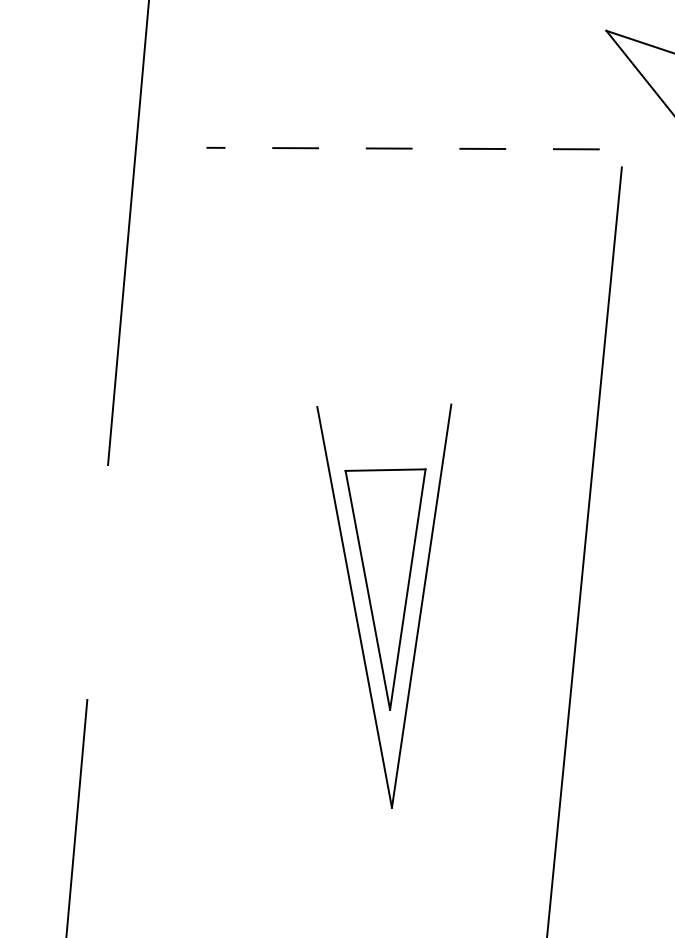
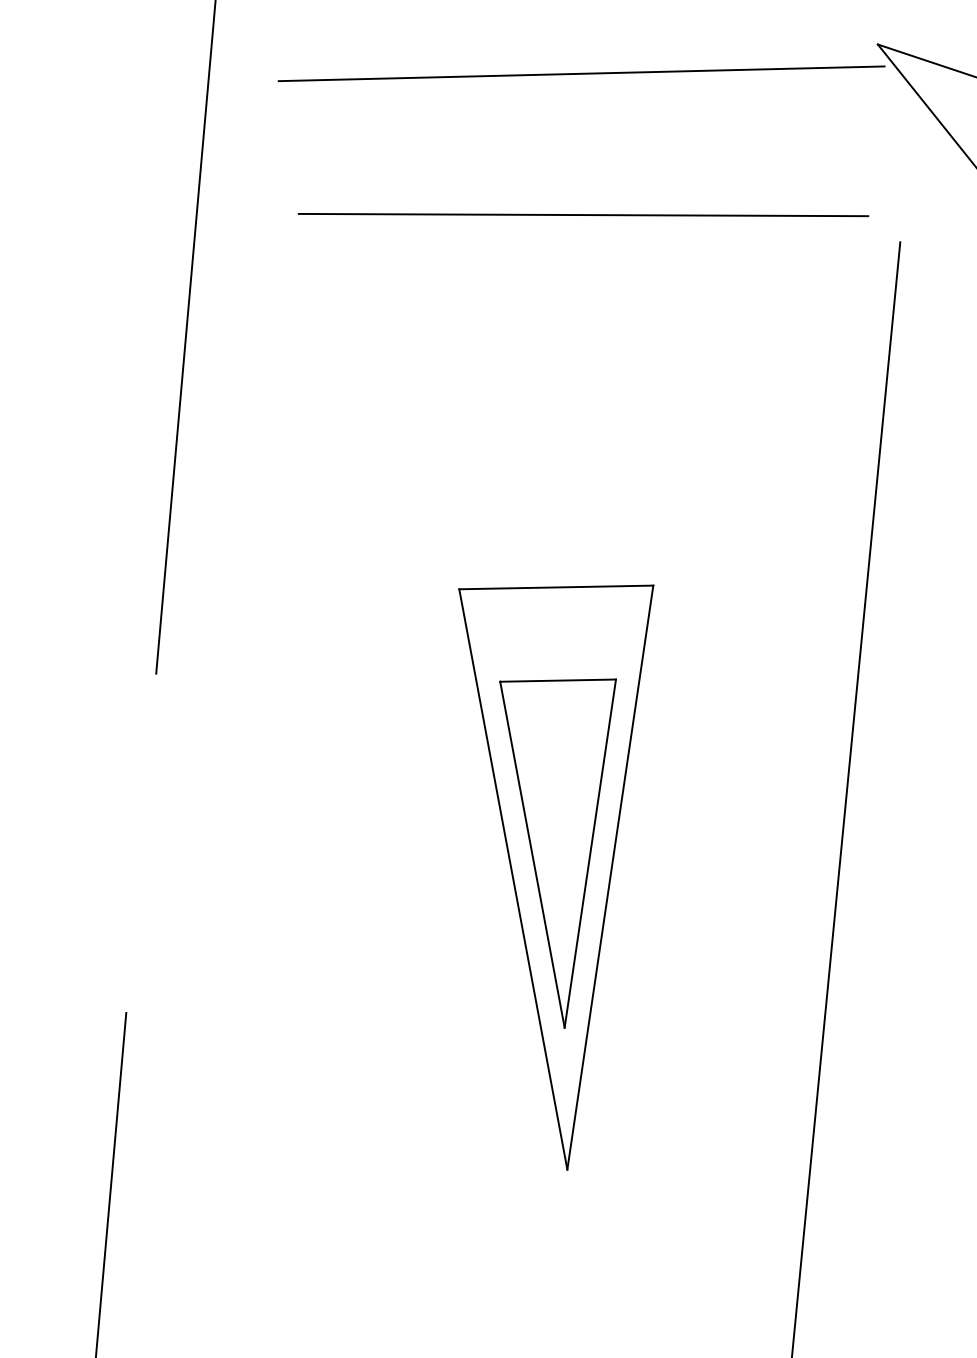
line: (401, 50) -> (581, 73), added
line: (403, 148) -> (584, 214), dashed -> solid
line: (384, 405) -> (556, 587), added

